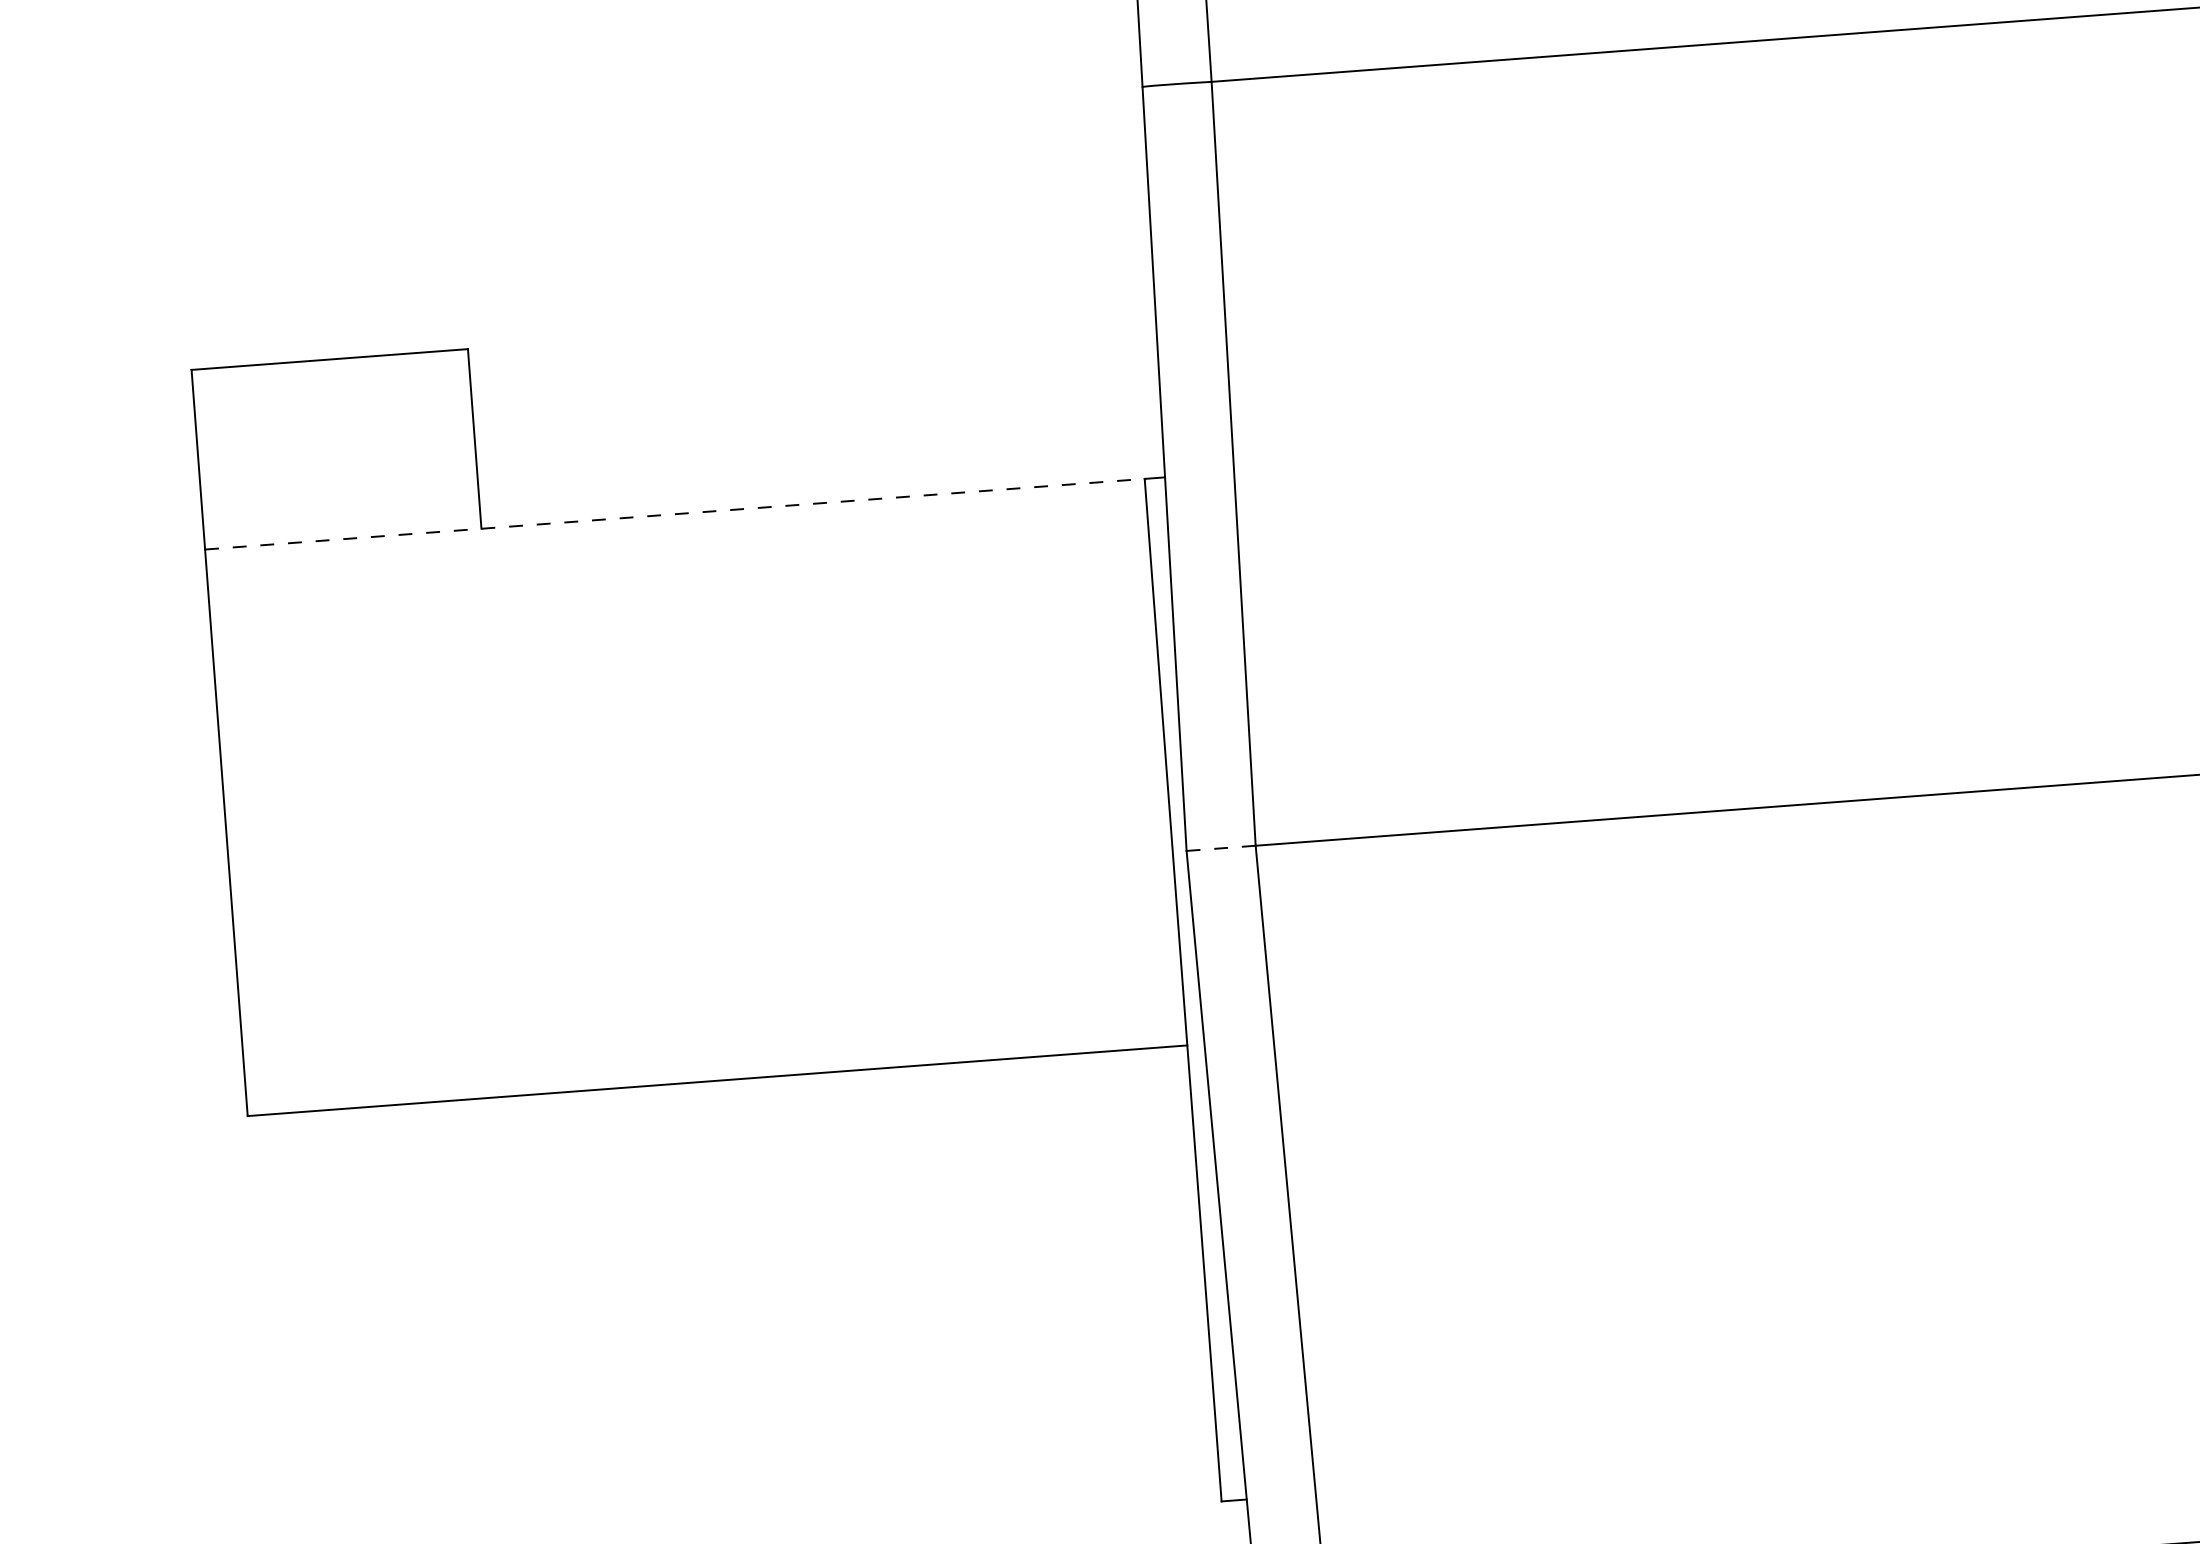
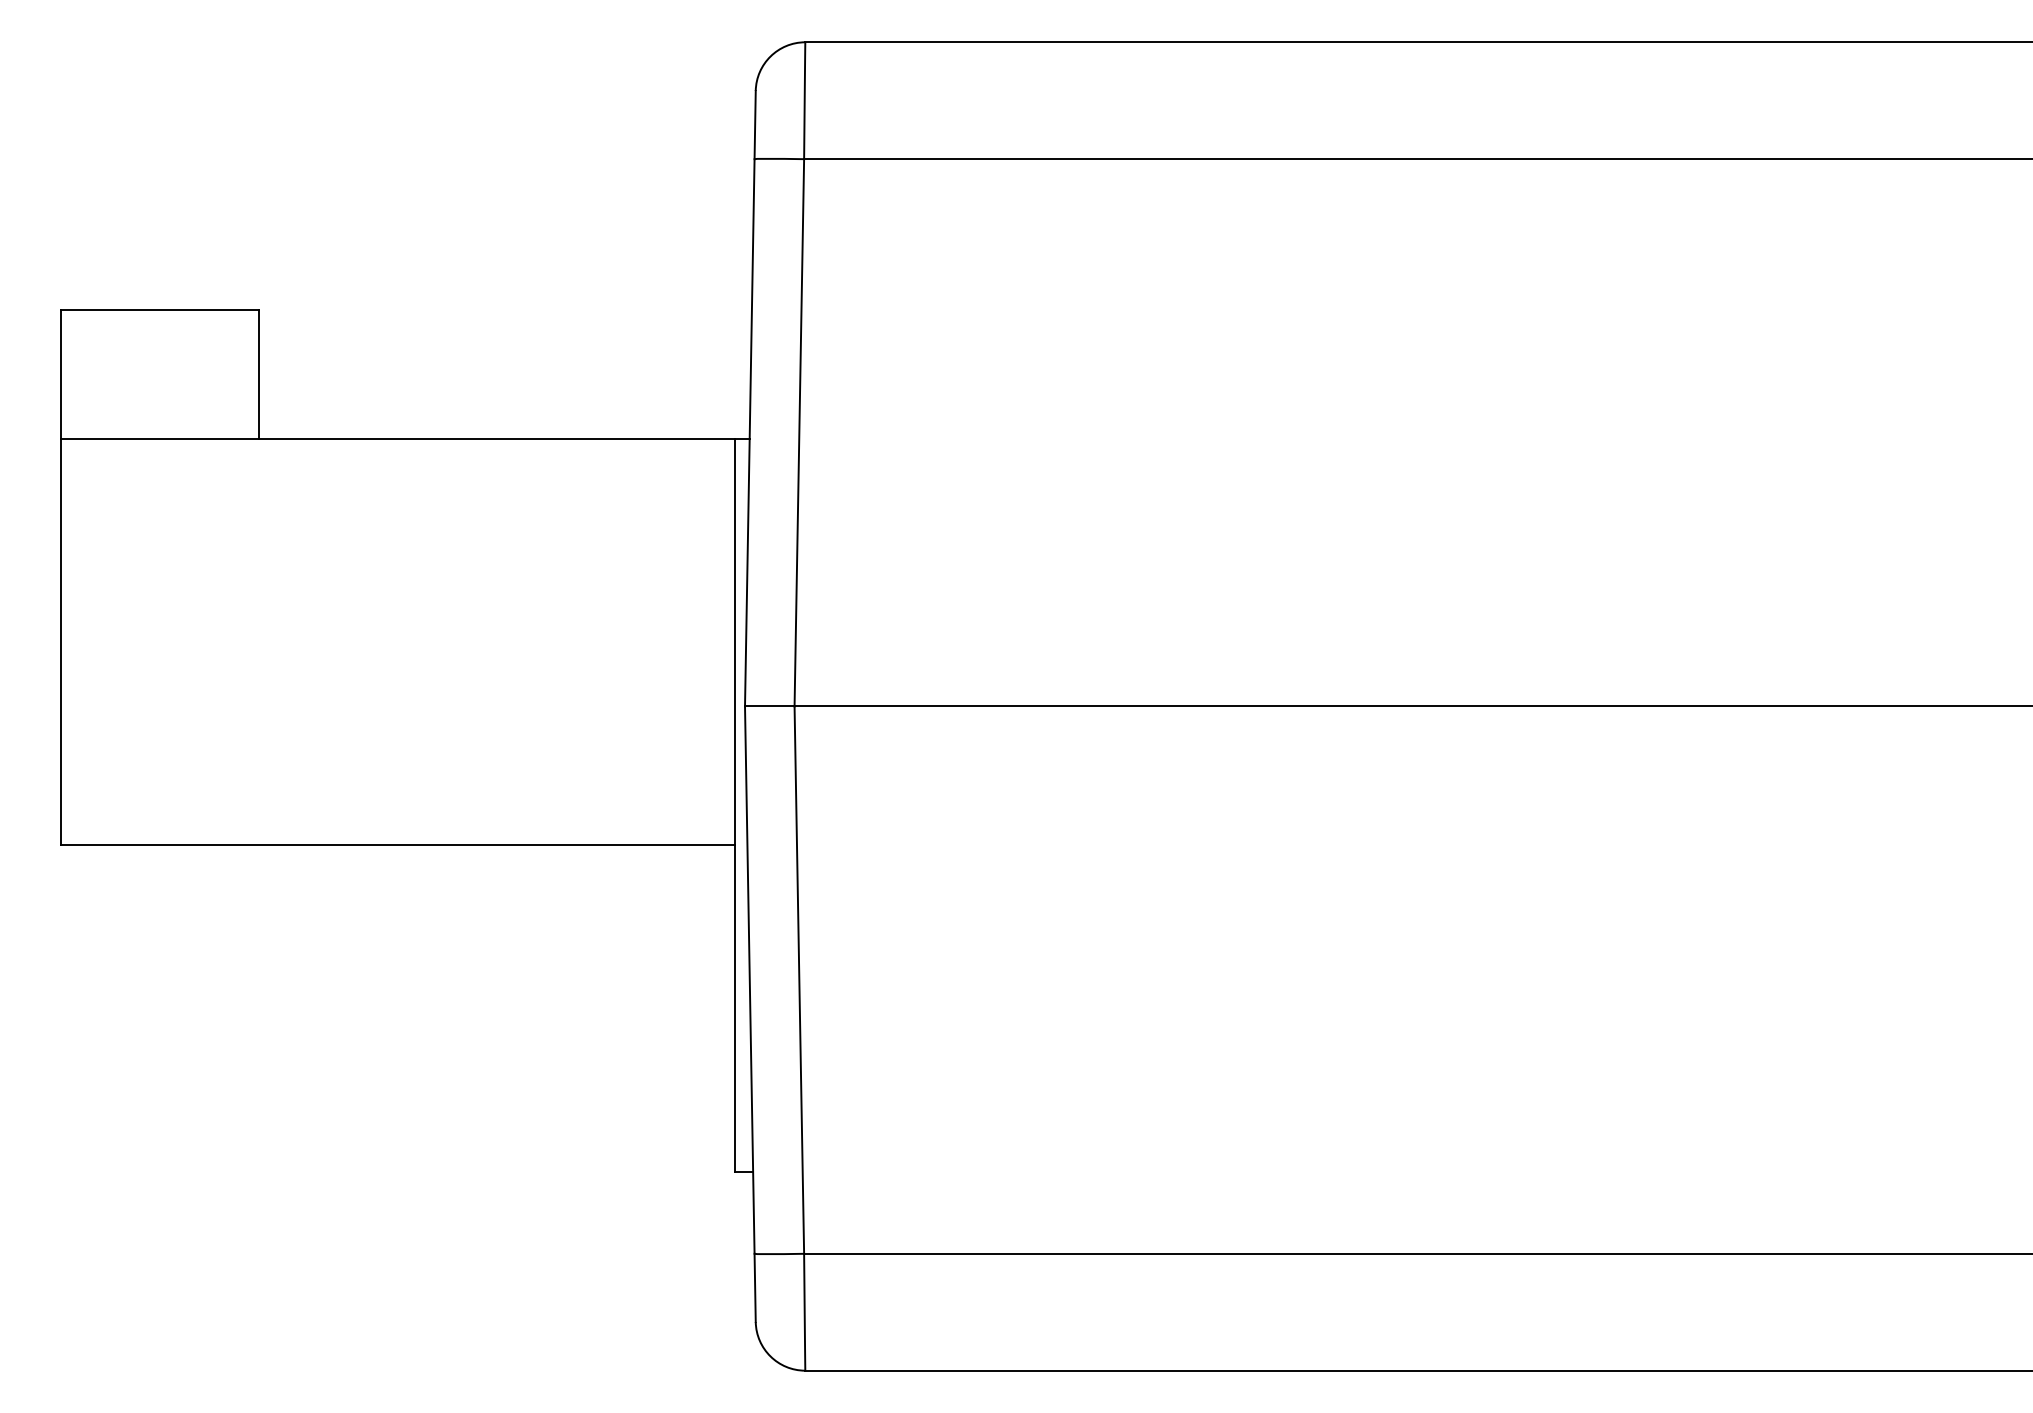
line: (675, 513) -> (398, 438), dashed -> solid
line: (1220, 848) -> (769, 706), dashed -> solid

